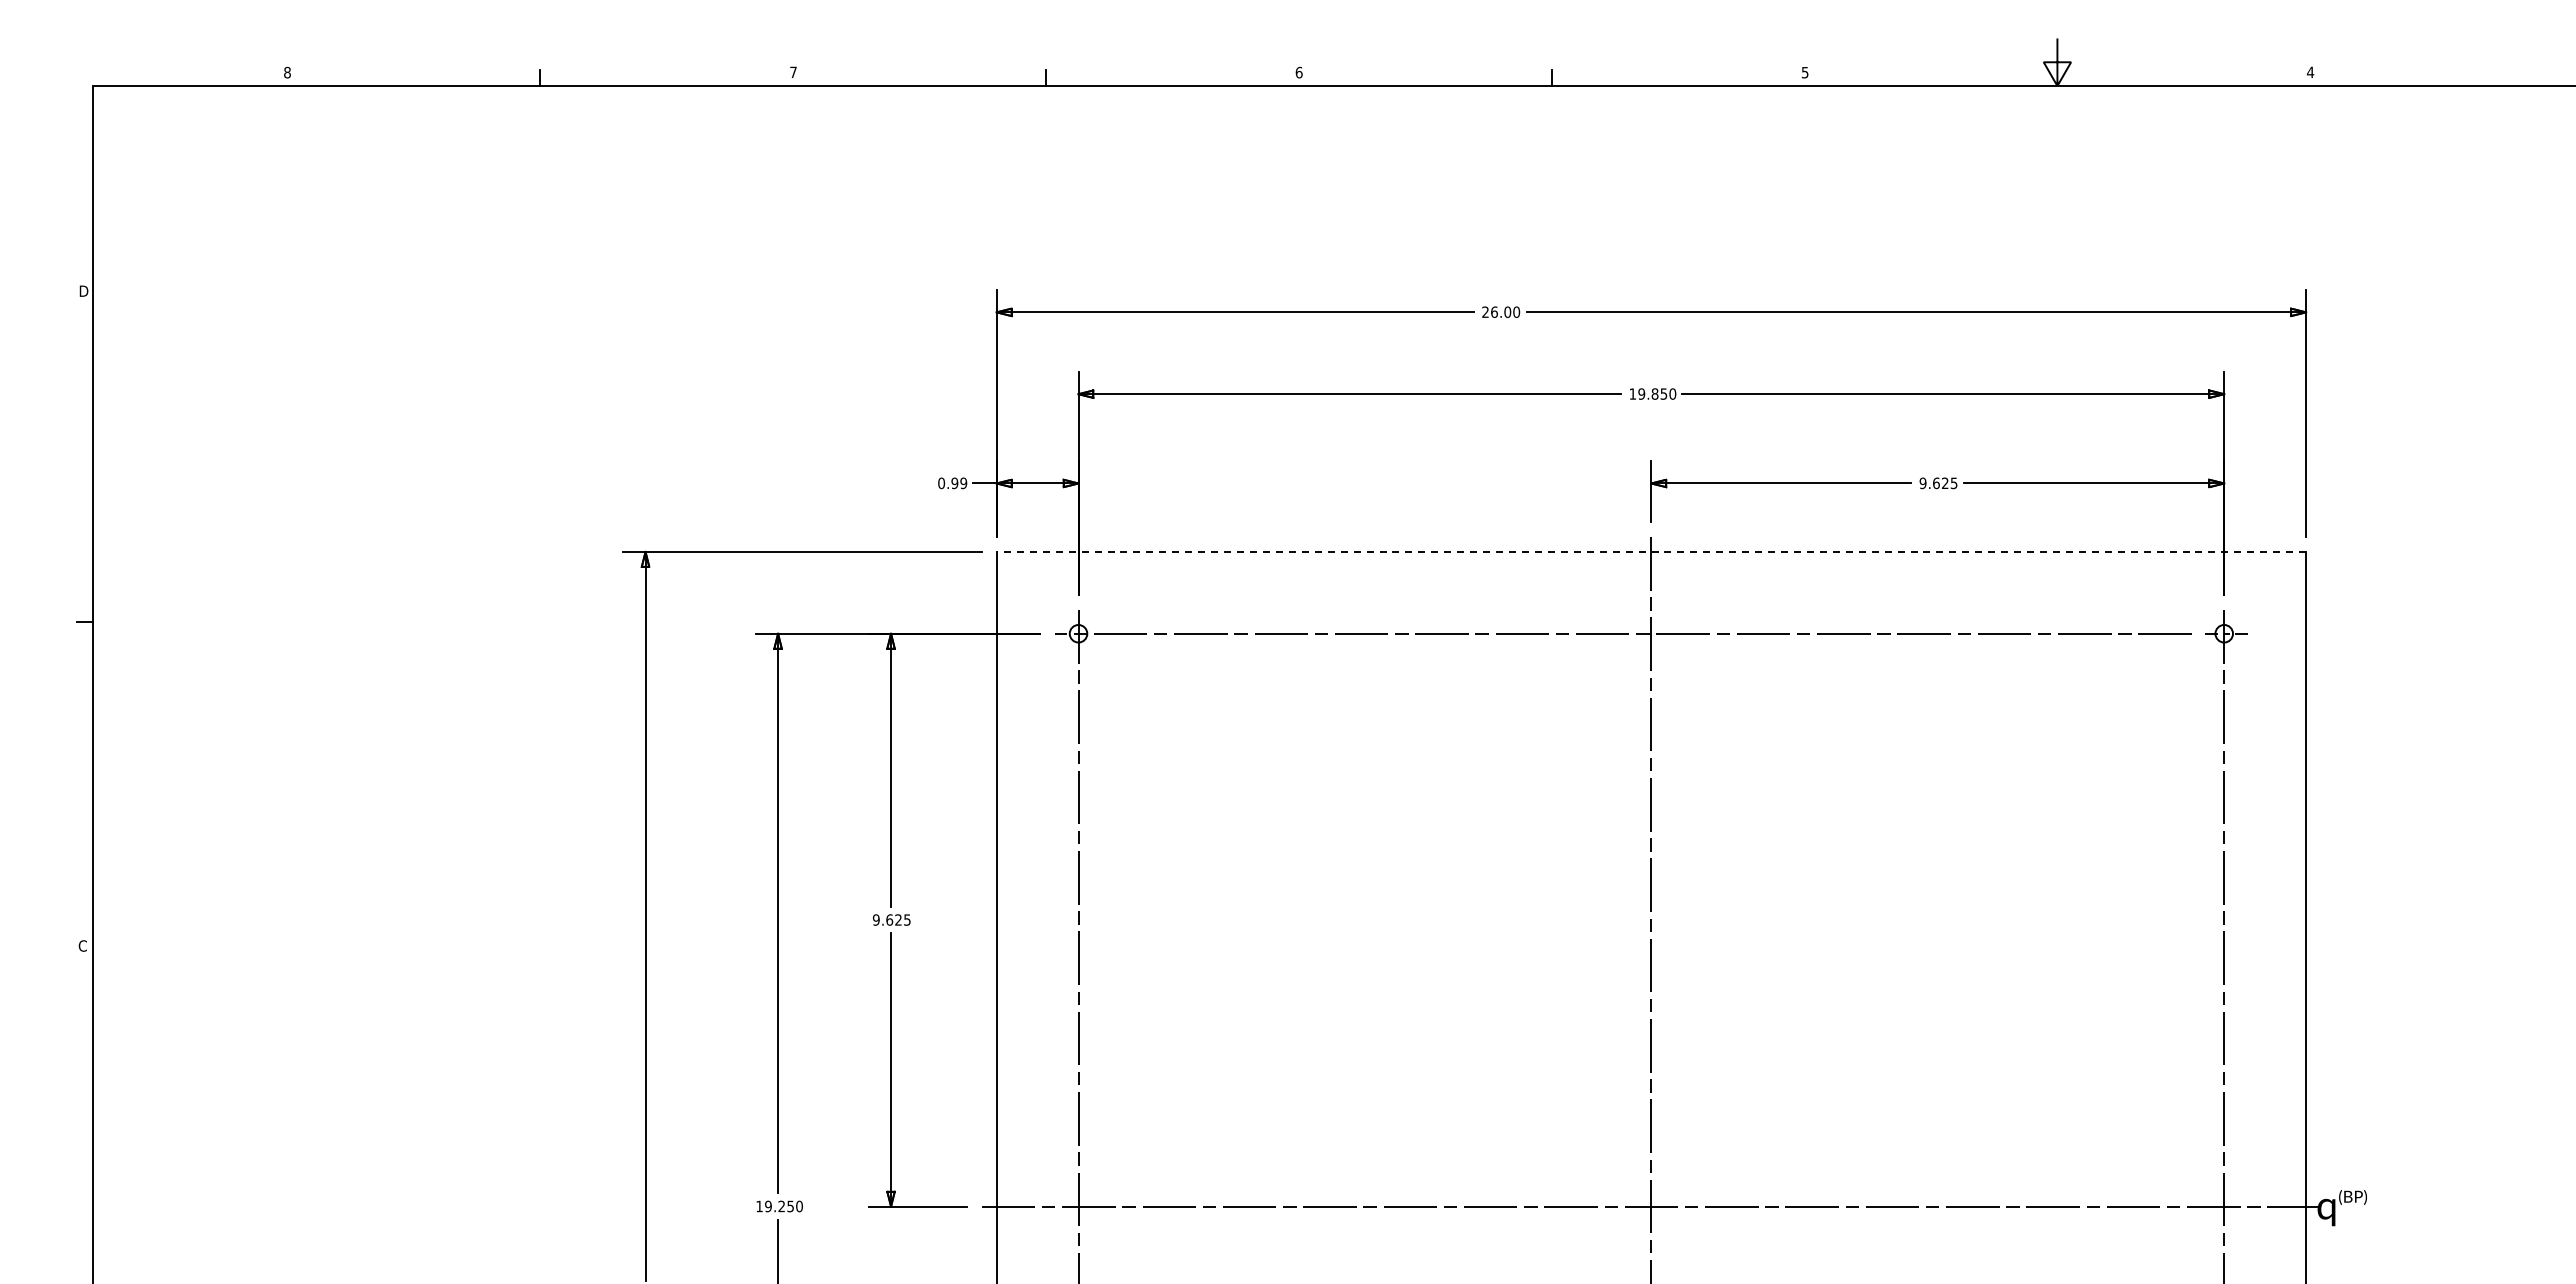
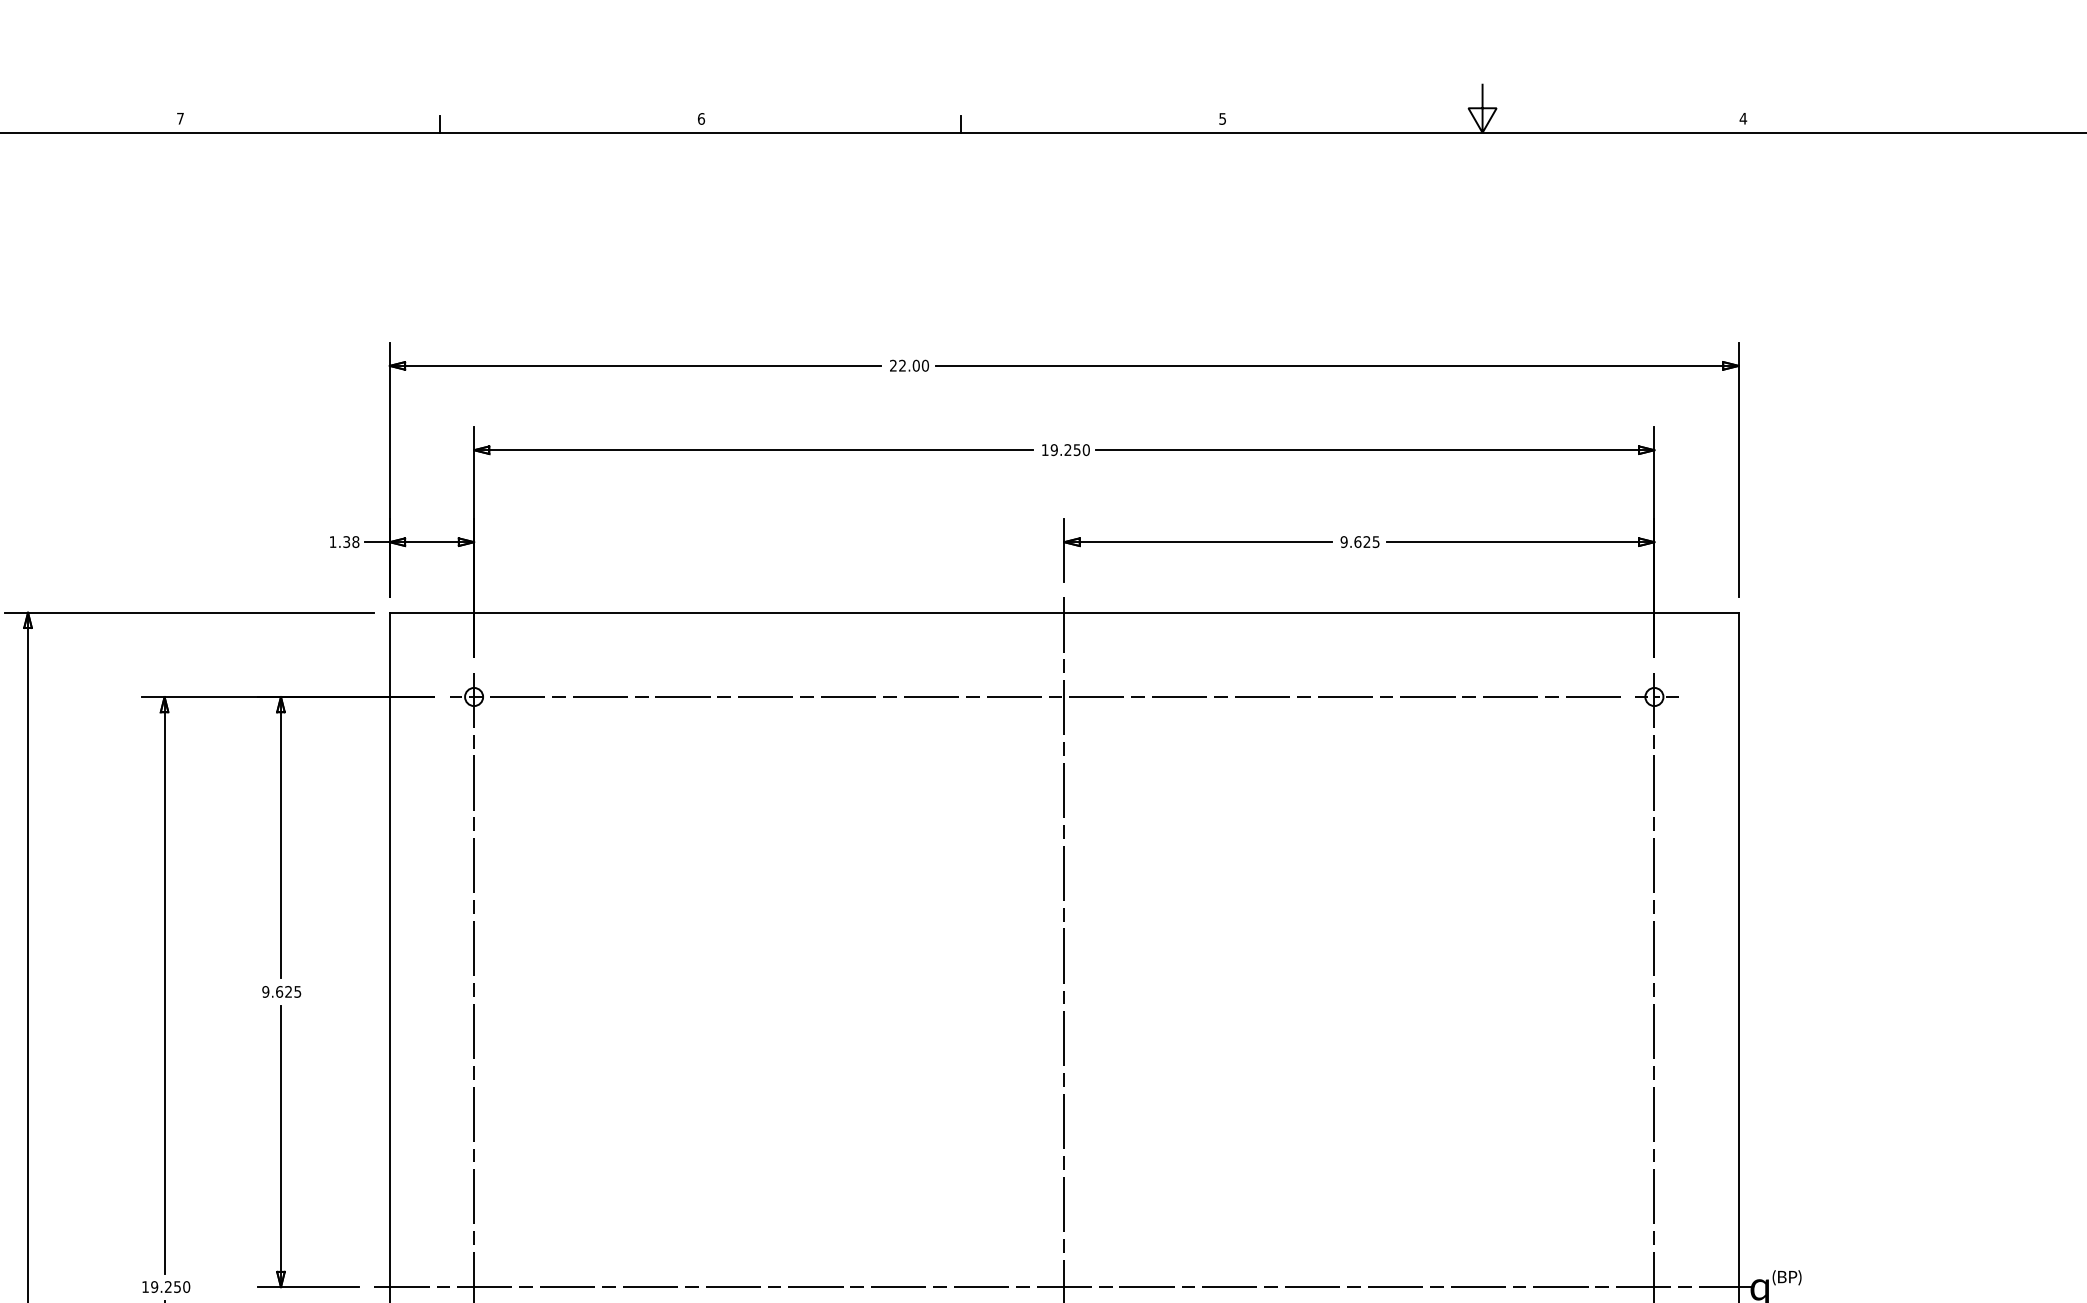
text: (1494, 311) -> (902, 365), 26.00 -> 22.00
text: (1654, 393) -> (1067, 449), 19.850 -> 19.250
text: (952, 483) -> (344, 542), 0.99 -> 1.38
line: (1651, 551) -> (1064, 612), dashed -> solid

